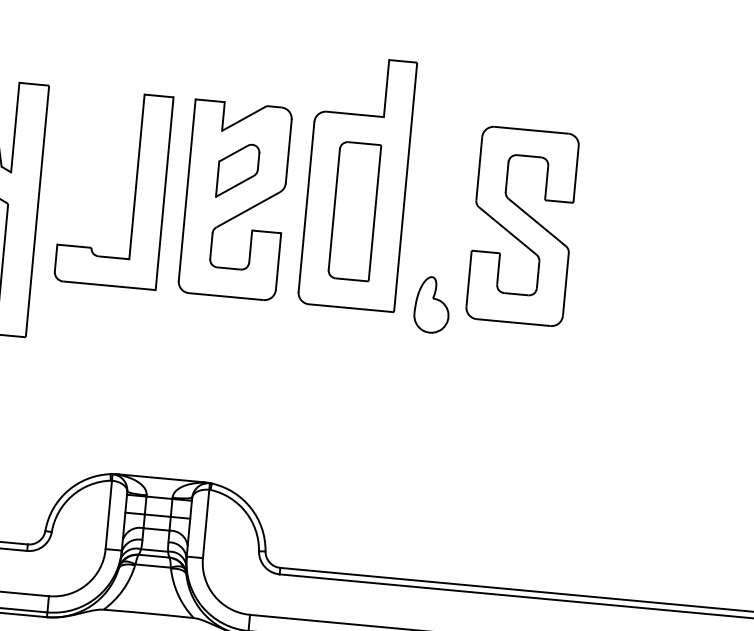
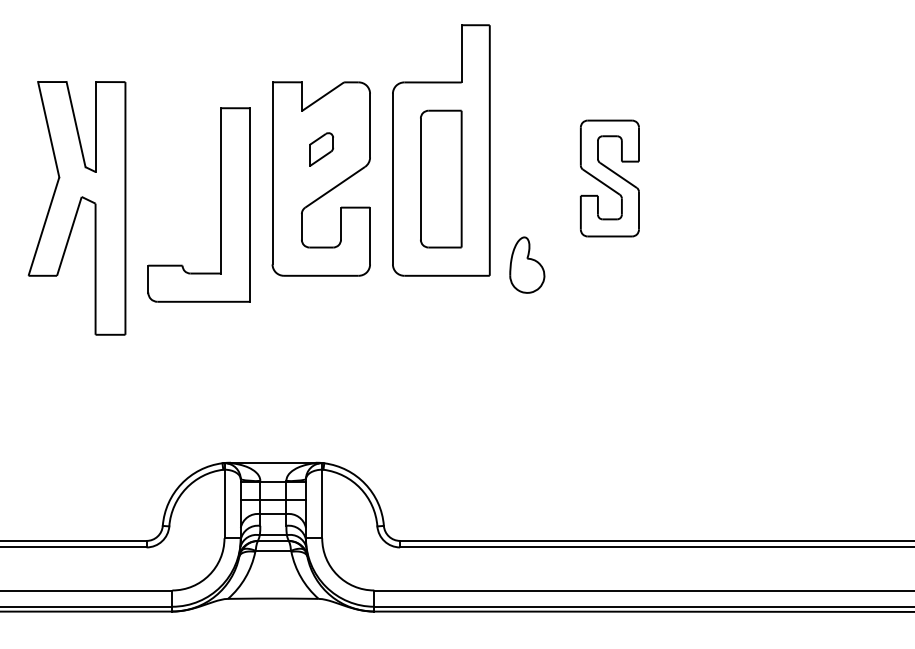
part: (238, 170) -> (321, 149), size x0.6
part: (134, 190) -> (220, 204), moved
part: (522, 226) -> (609, 178), size x0.6

